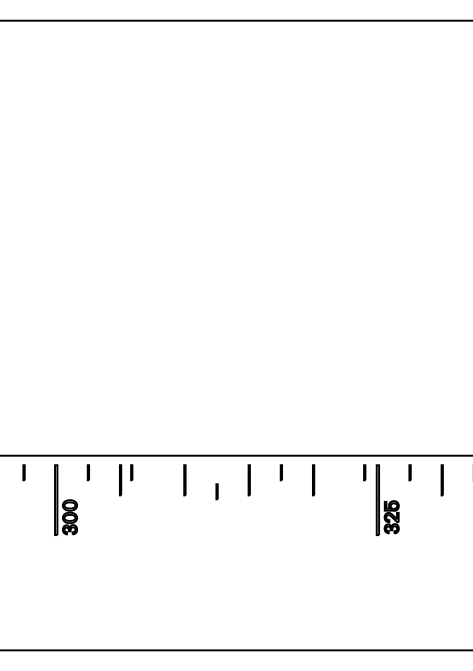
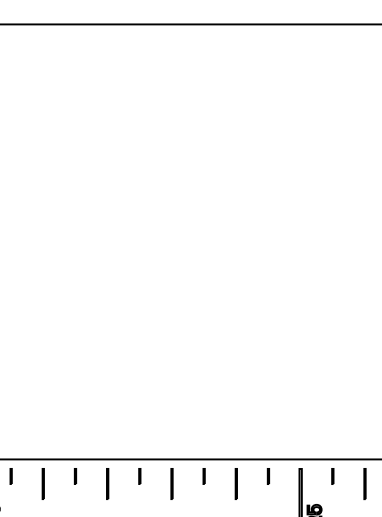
line: (131, 472) -> (75, 476), moved
line: (364, 472) -> (268, 476), moved
line: (216, 491) -> (139, 476), moved

